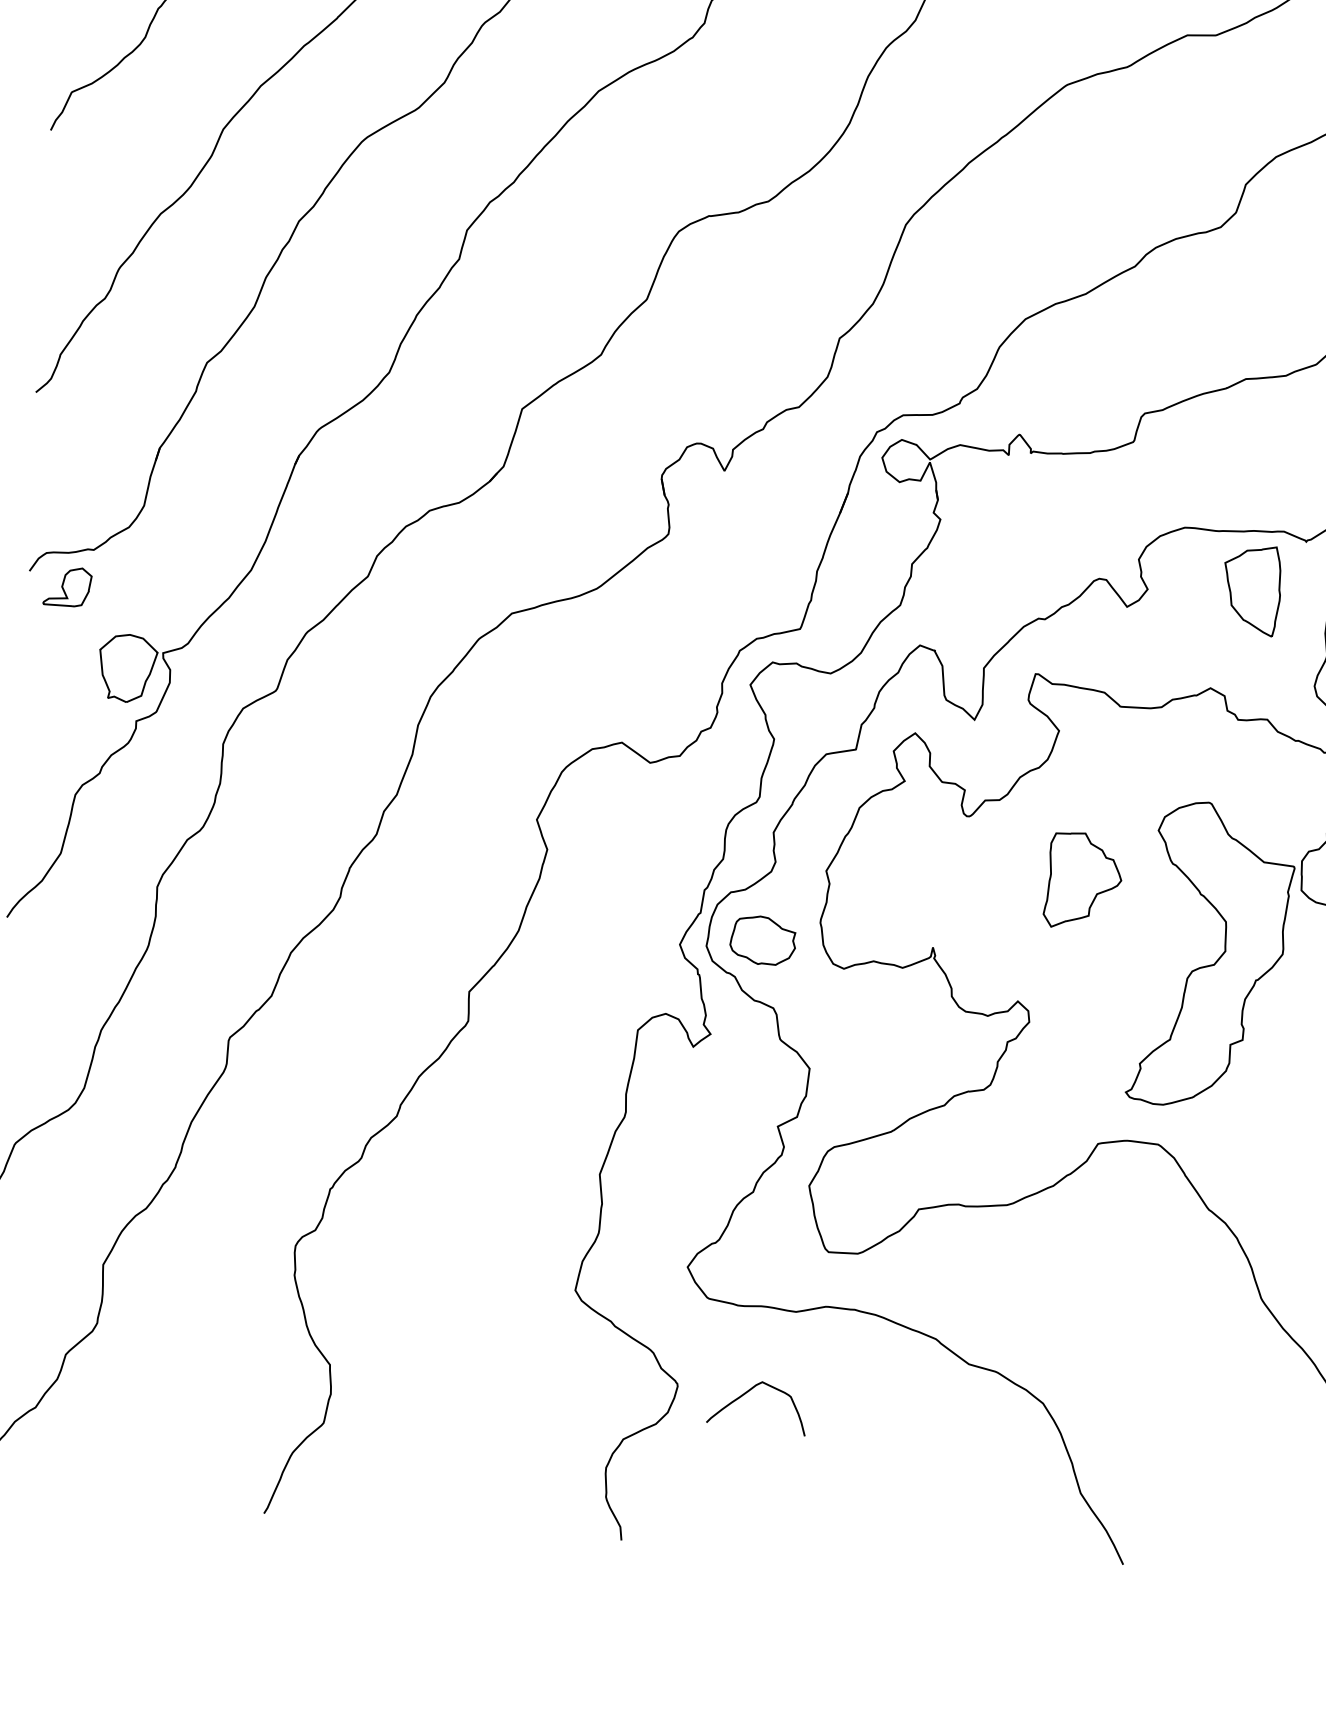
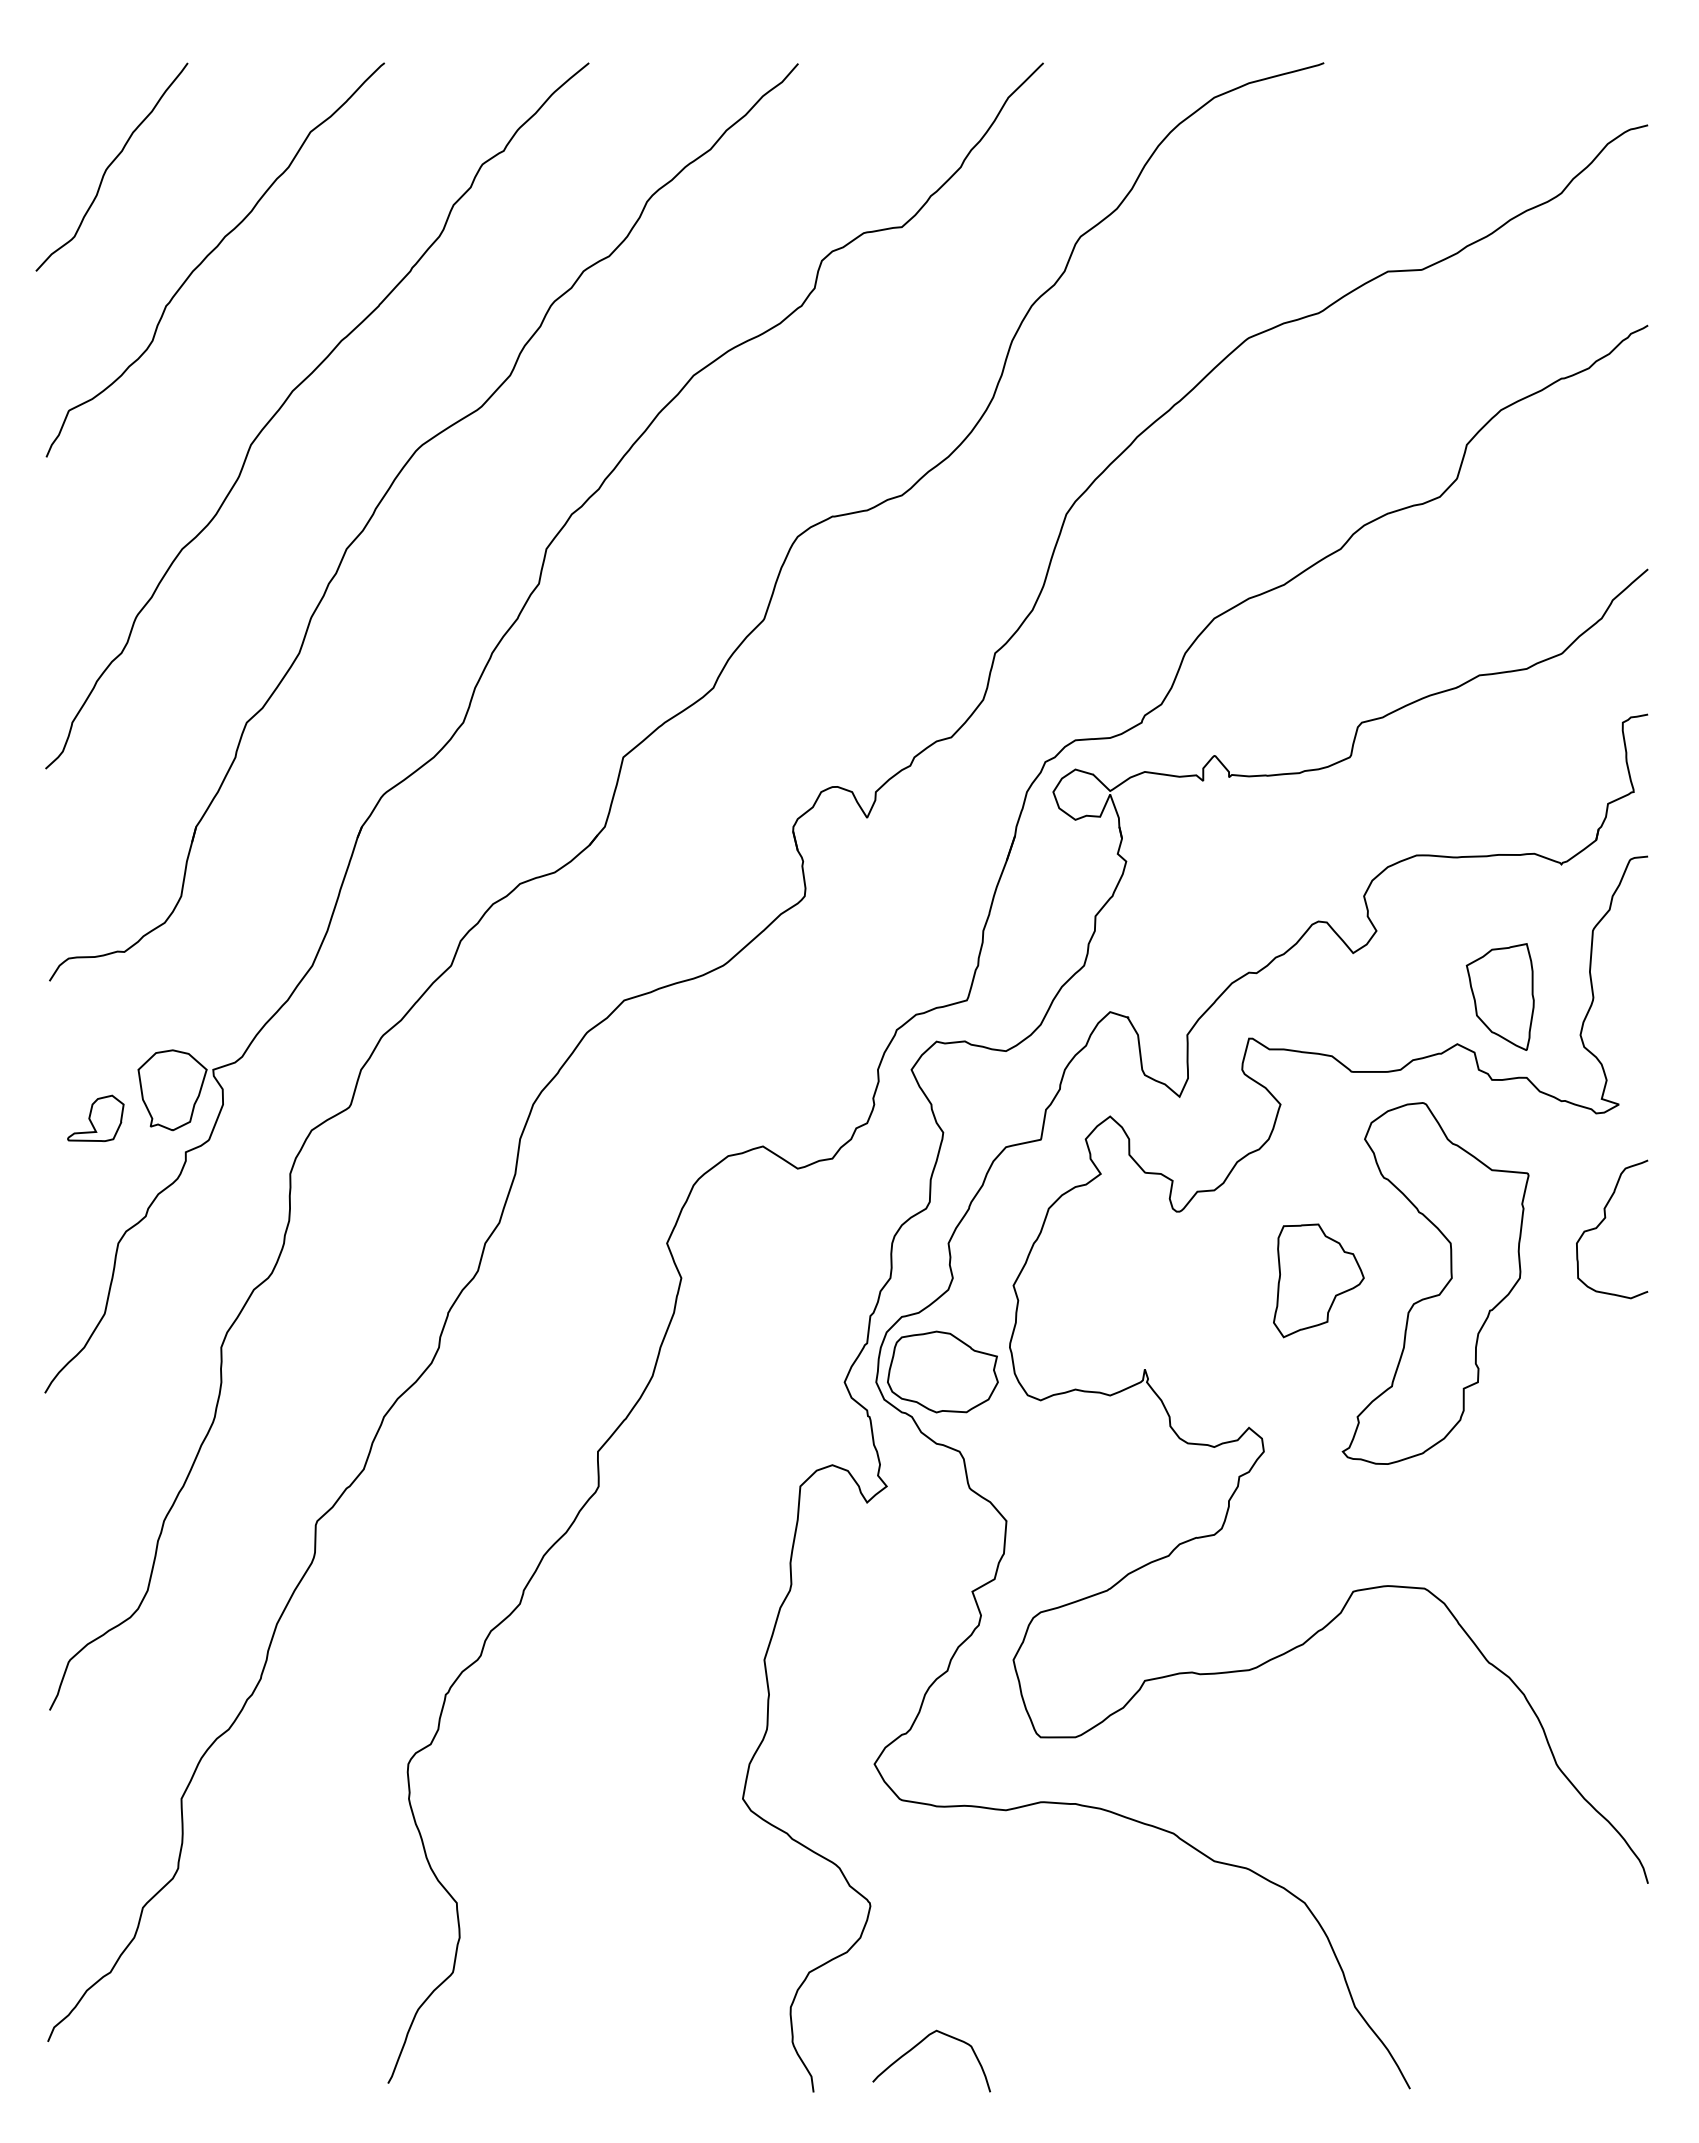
part: (67, 586) -> (95, 1118), moved
part: (1251, 590) -> (1499, 996), moved
part: (762, 940) -> (942, 1371), size x1.43
part: (1217, 958) -> (1443, 1287), moved
curve: (747, 1392) -> (919, 2044), moved

